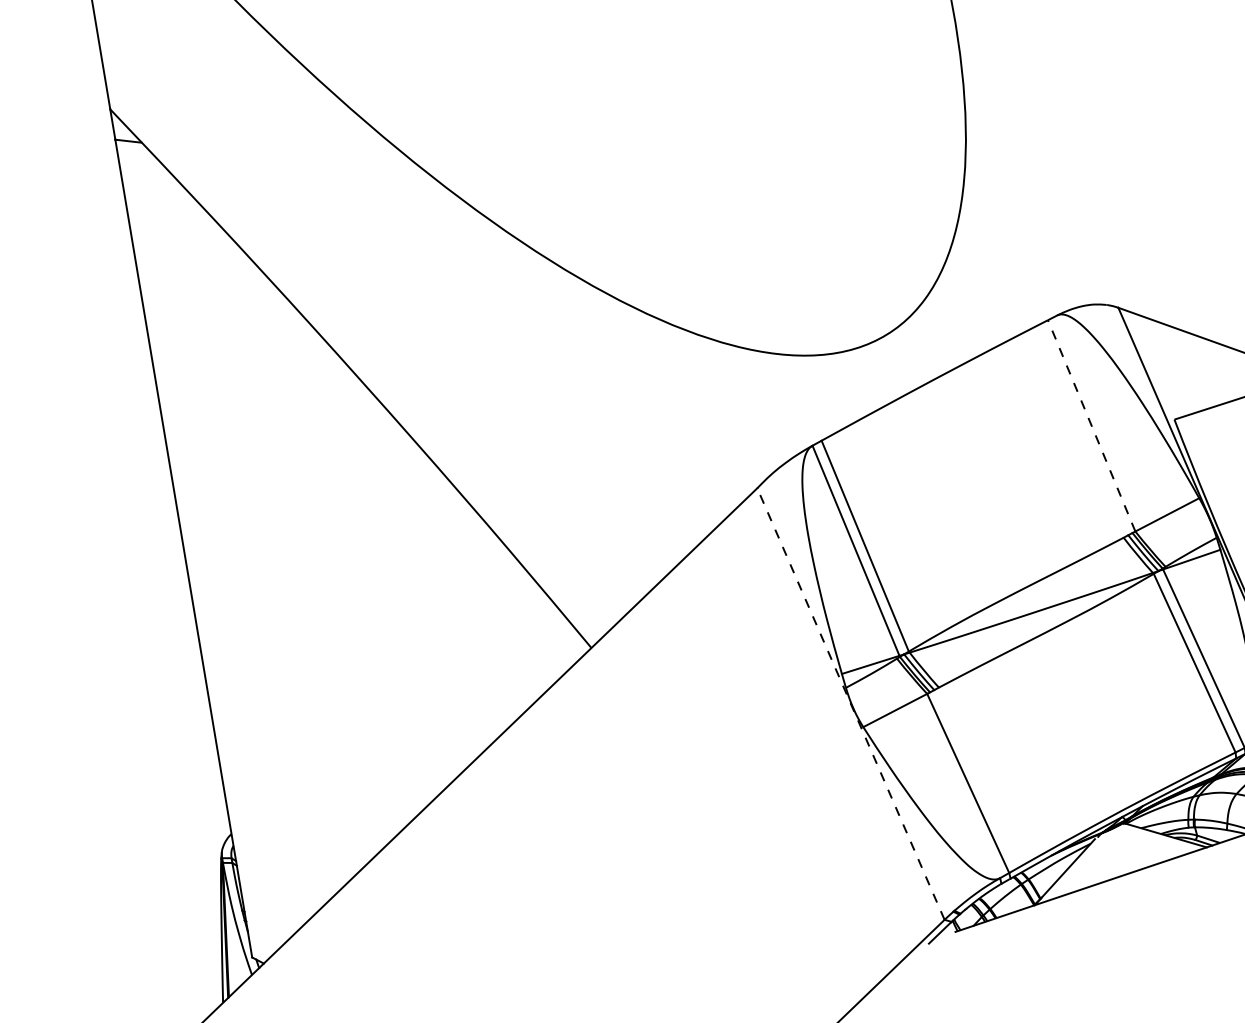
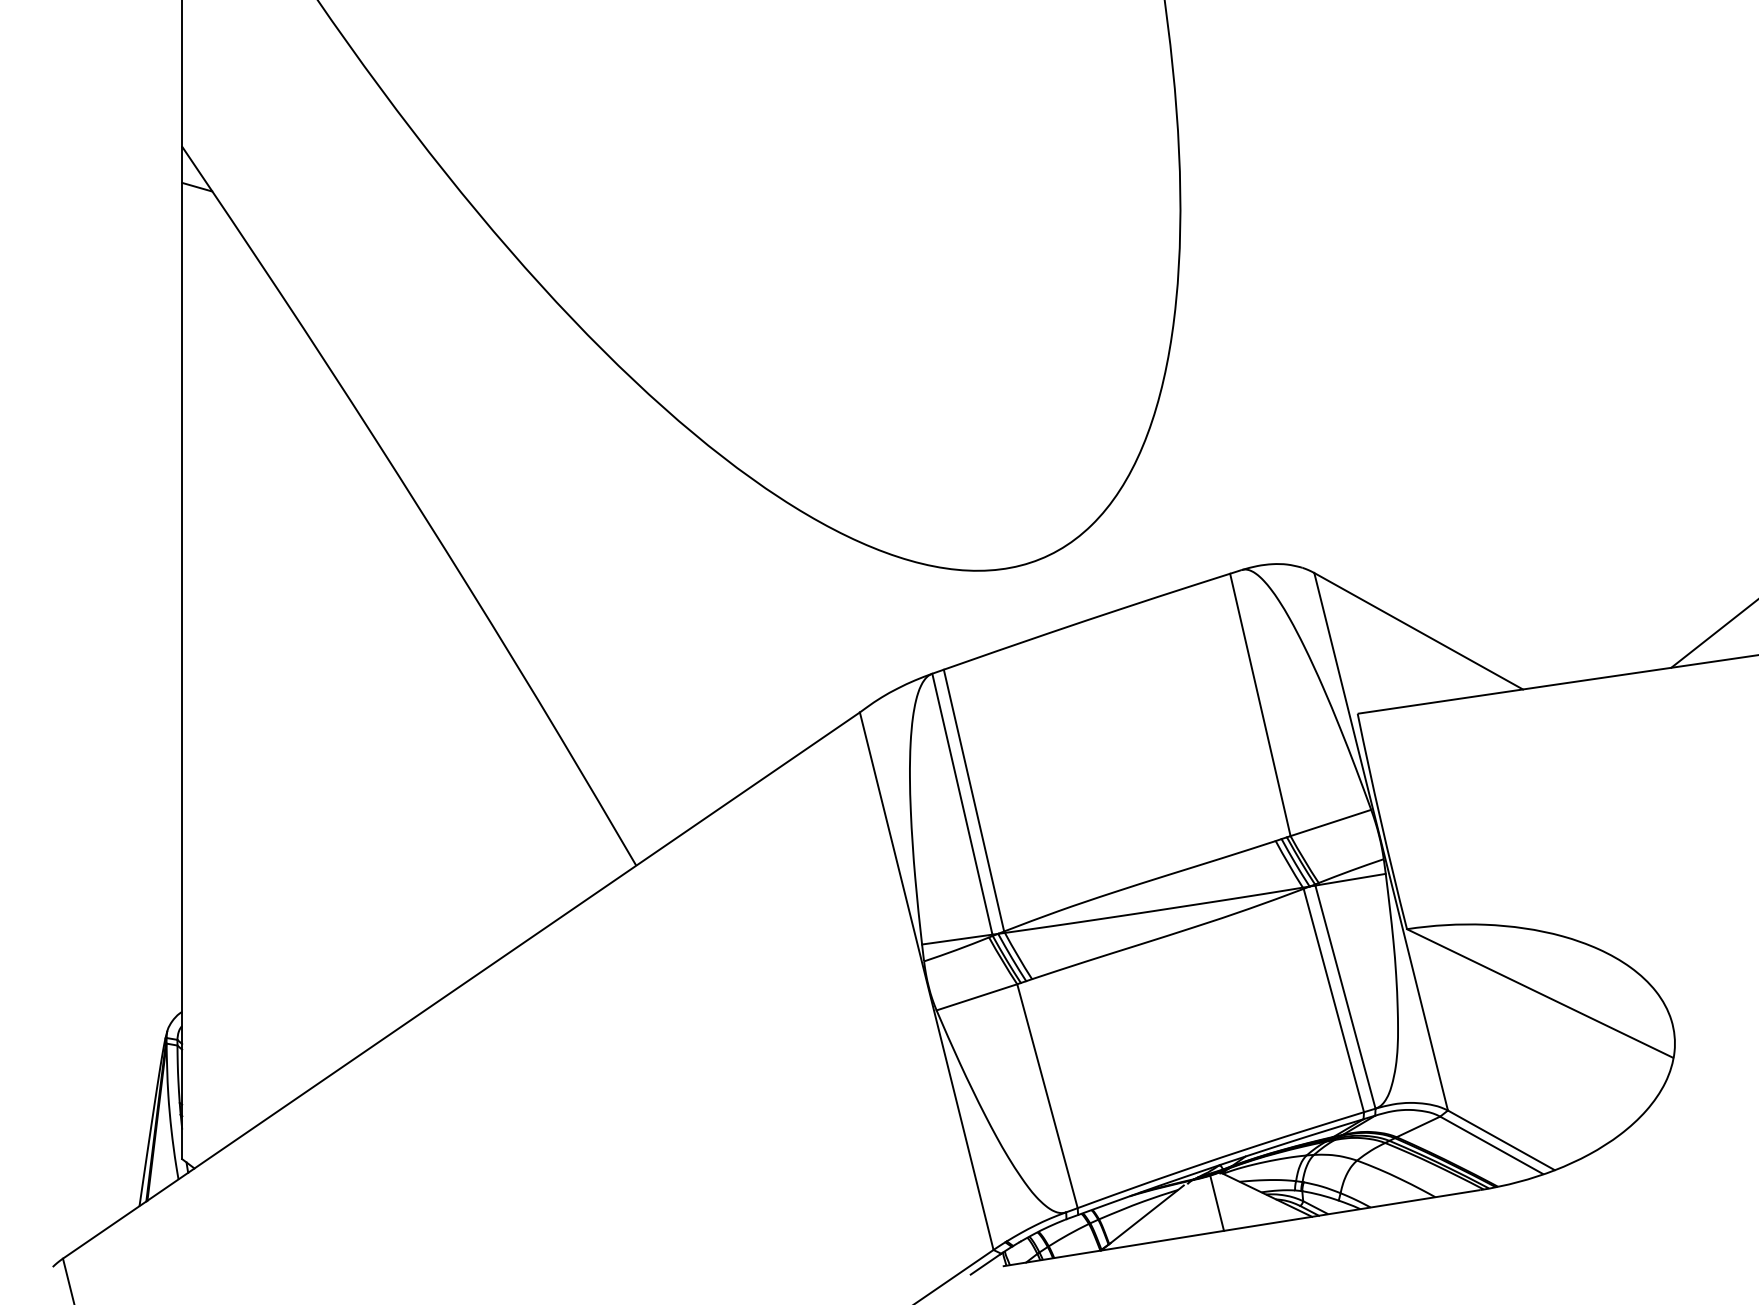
line: (1091, 425) -> (1260, 704), dashed -> solid
line: (850, 704) -> (926, 981), dashed -> solid
line: (1124, 849) -> (1216, 1203), added

